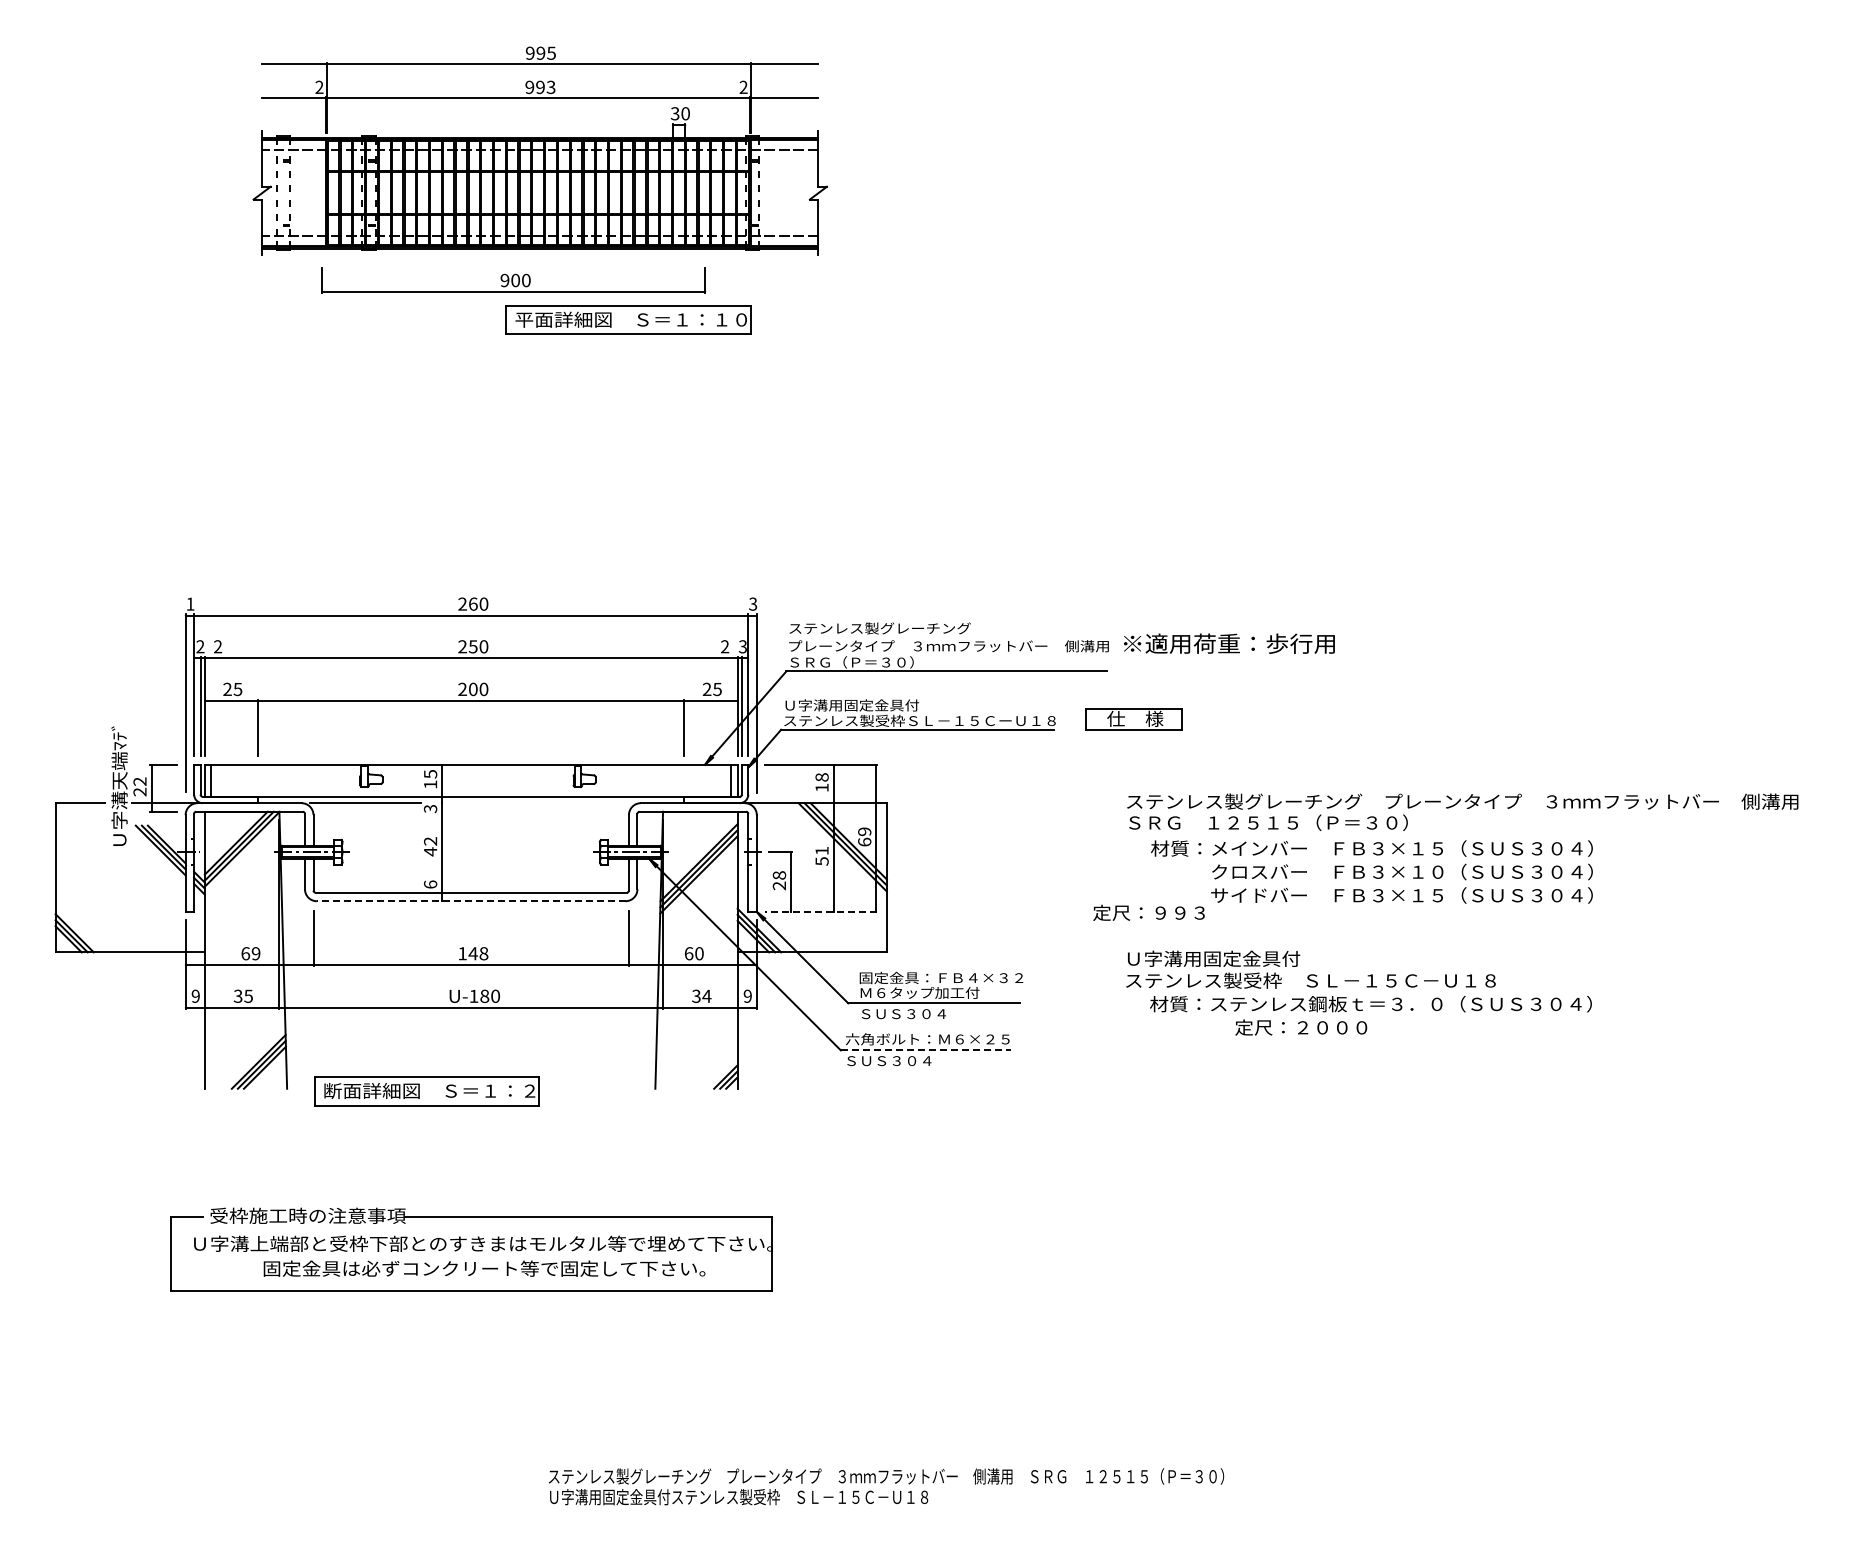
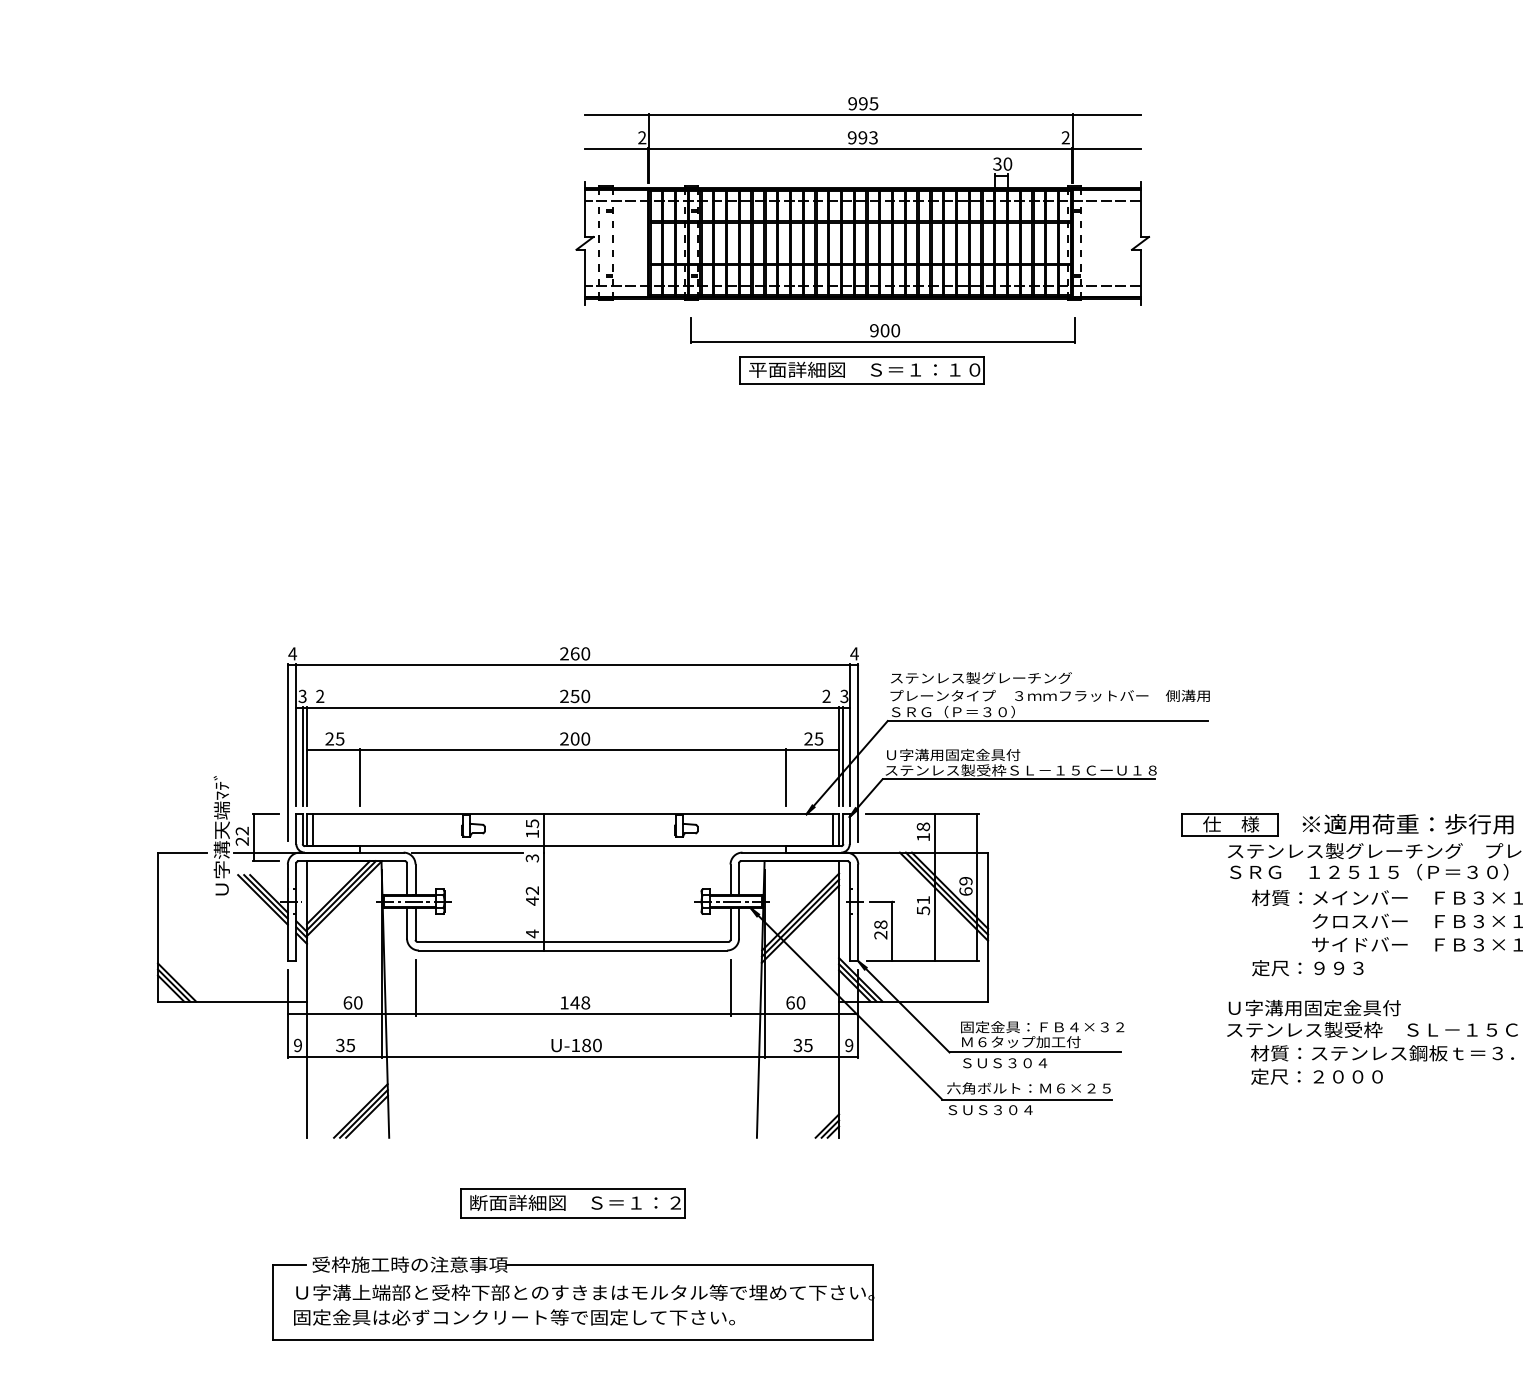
part: (539, 150) -> (861, 200), moved
part: (513, 280) -> (882, 330), moved
part: (628, 319) -> (861, 369), moved
text: (190, 603) -> (292, 653), 1 -> 4
text: (752, 603) -> (853, 653), 3 -> 4
text: (1229, 643) -> (1408, 823), moved
text: (200, 646) -> (302, 696), 2 -> 3
part: (1133, 719) -> (1229, 824), moved
text: (430, 884) -> (532, 933), 6 -> 4
line: (470, 901) -> (572, 950), dashed -> solid
line: (820, 911) -> (921, 960), dashed -> solid
text: (1148, 912) -> (1307, 967), moved
text: (255, 953) -> (357, 1002), 69 -> 60
text: (706, 995) -> (807, 1044), 34 -> 35
text: (1301, 1027) -> (1317, 1076), moved
line: (925, 1050) -> (1026, 1099), dashed -> solid
part: (426, 1091) -> (572, 1203), moved
text: (484, 1268) -> (514, 1317), moved

